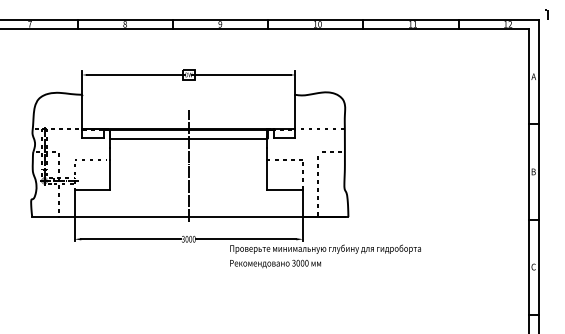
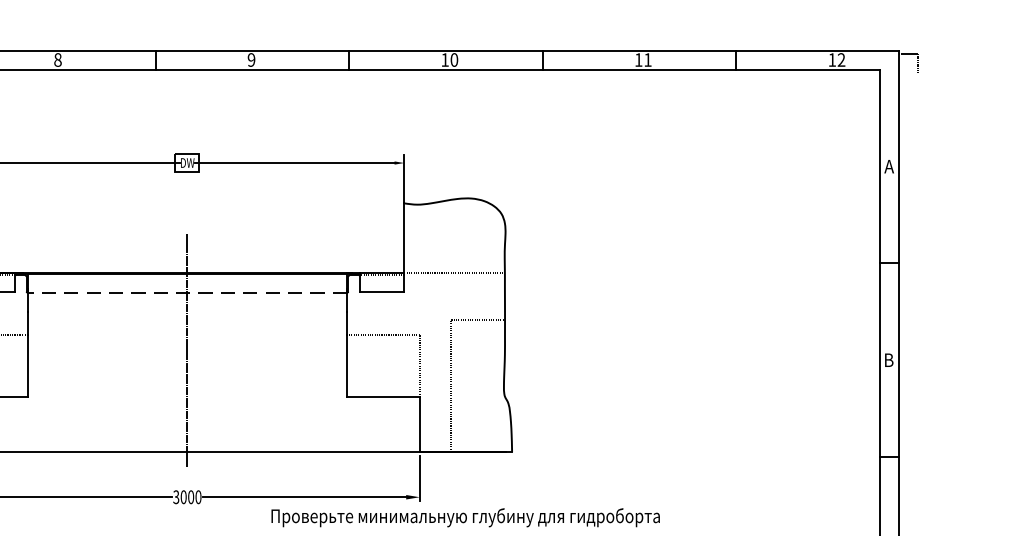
part: (546, 14) -> (915, 62), moved
line: (188, 138) -> (186, 292), solid -> dashed

